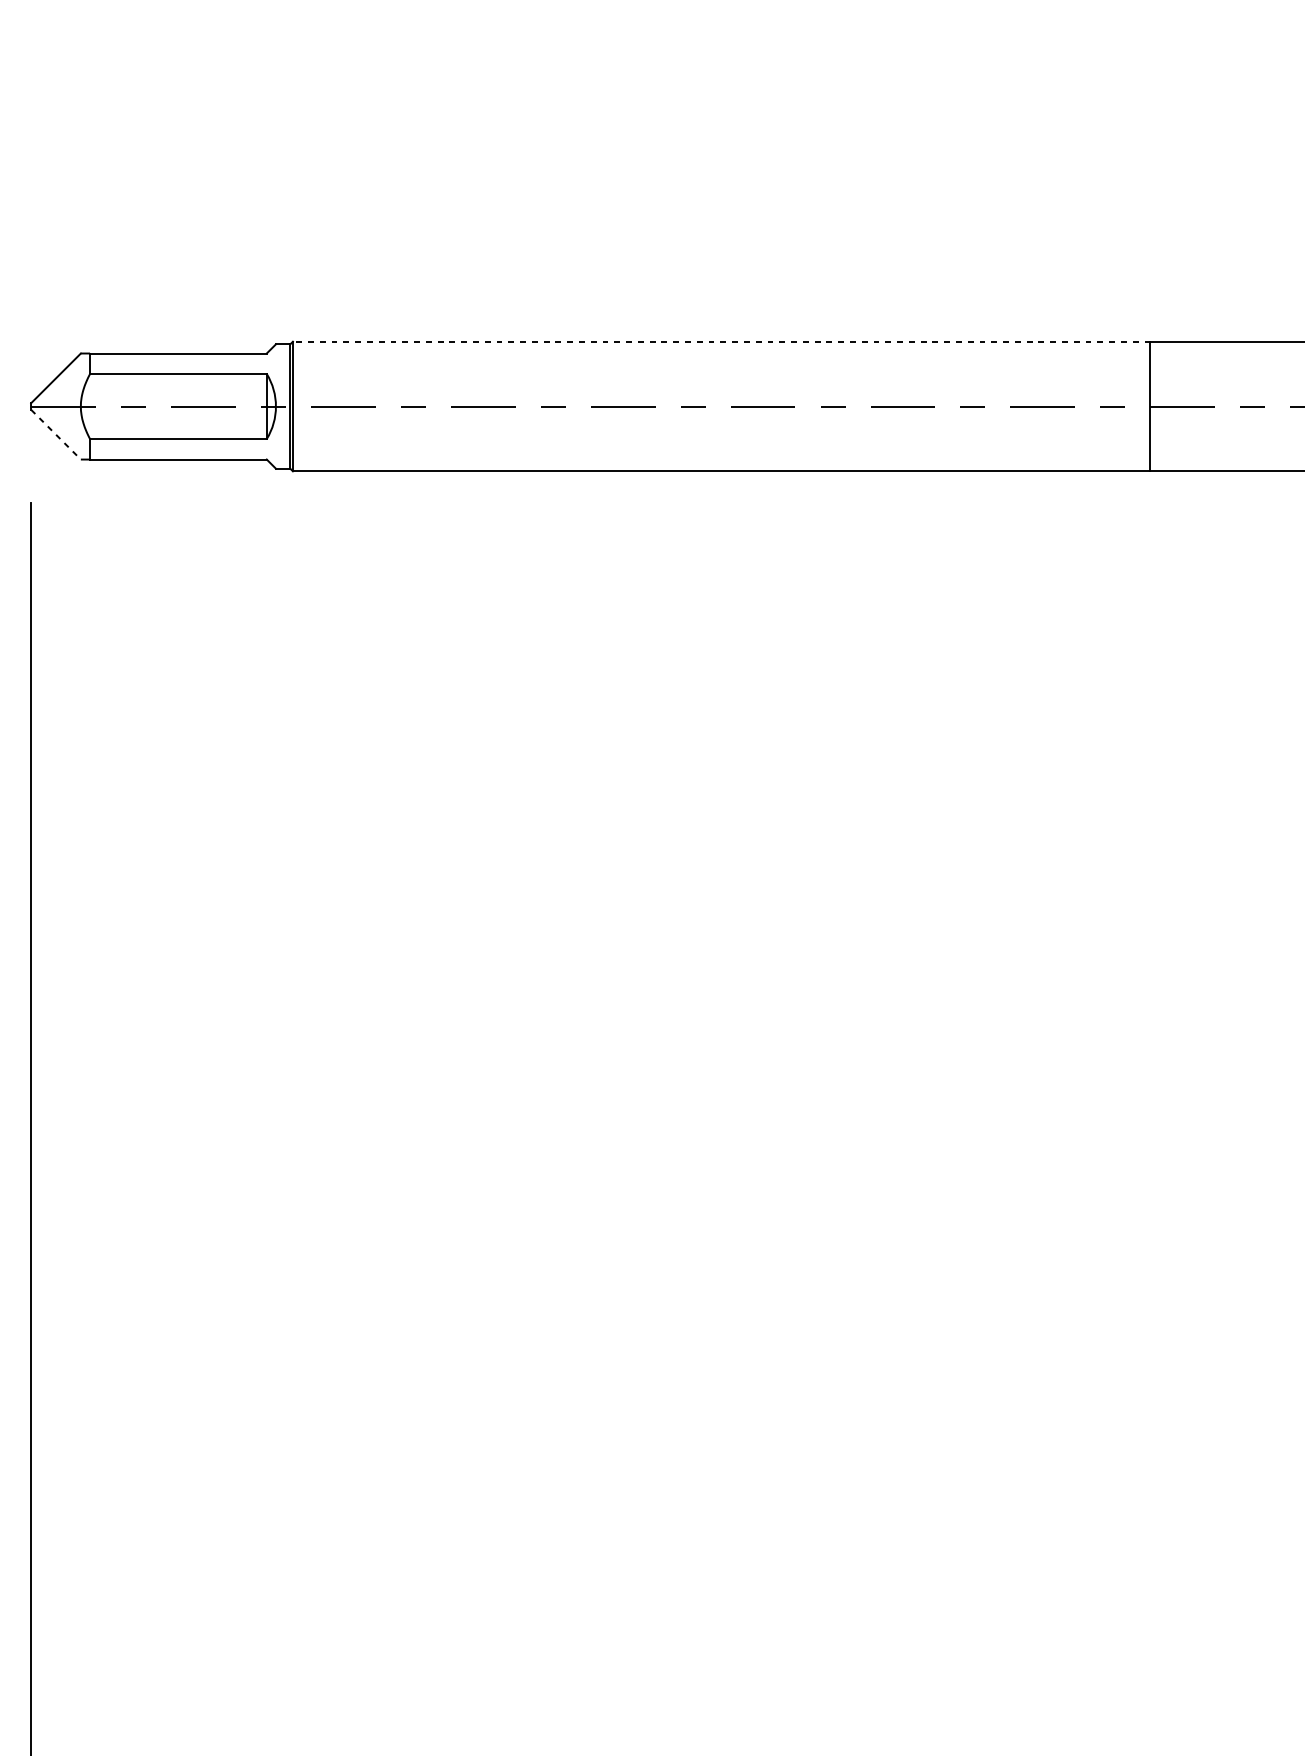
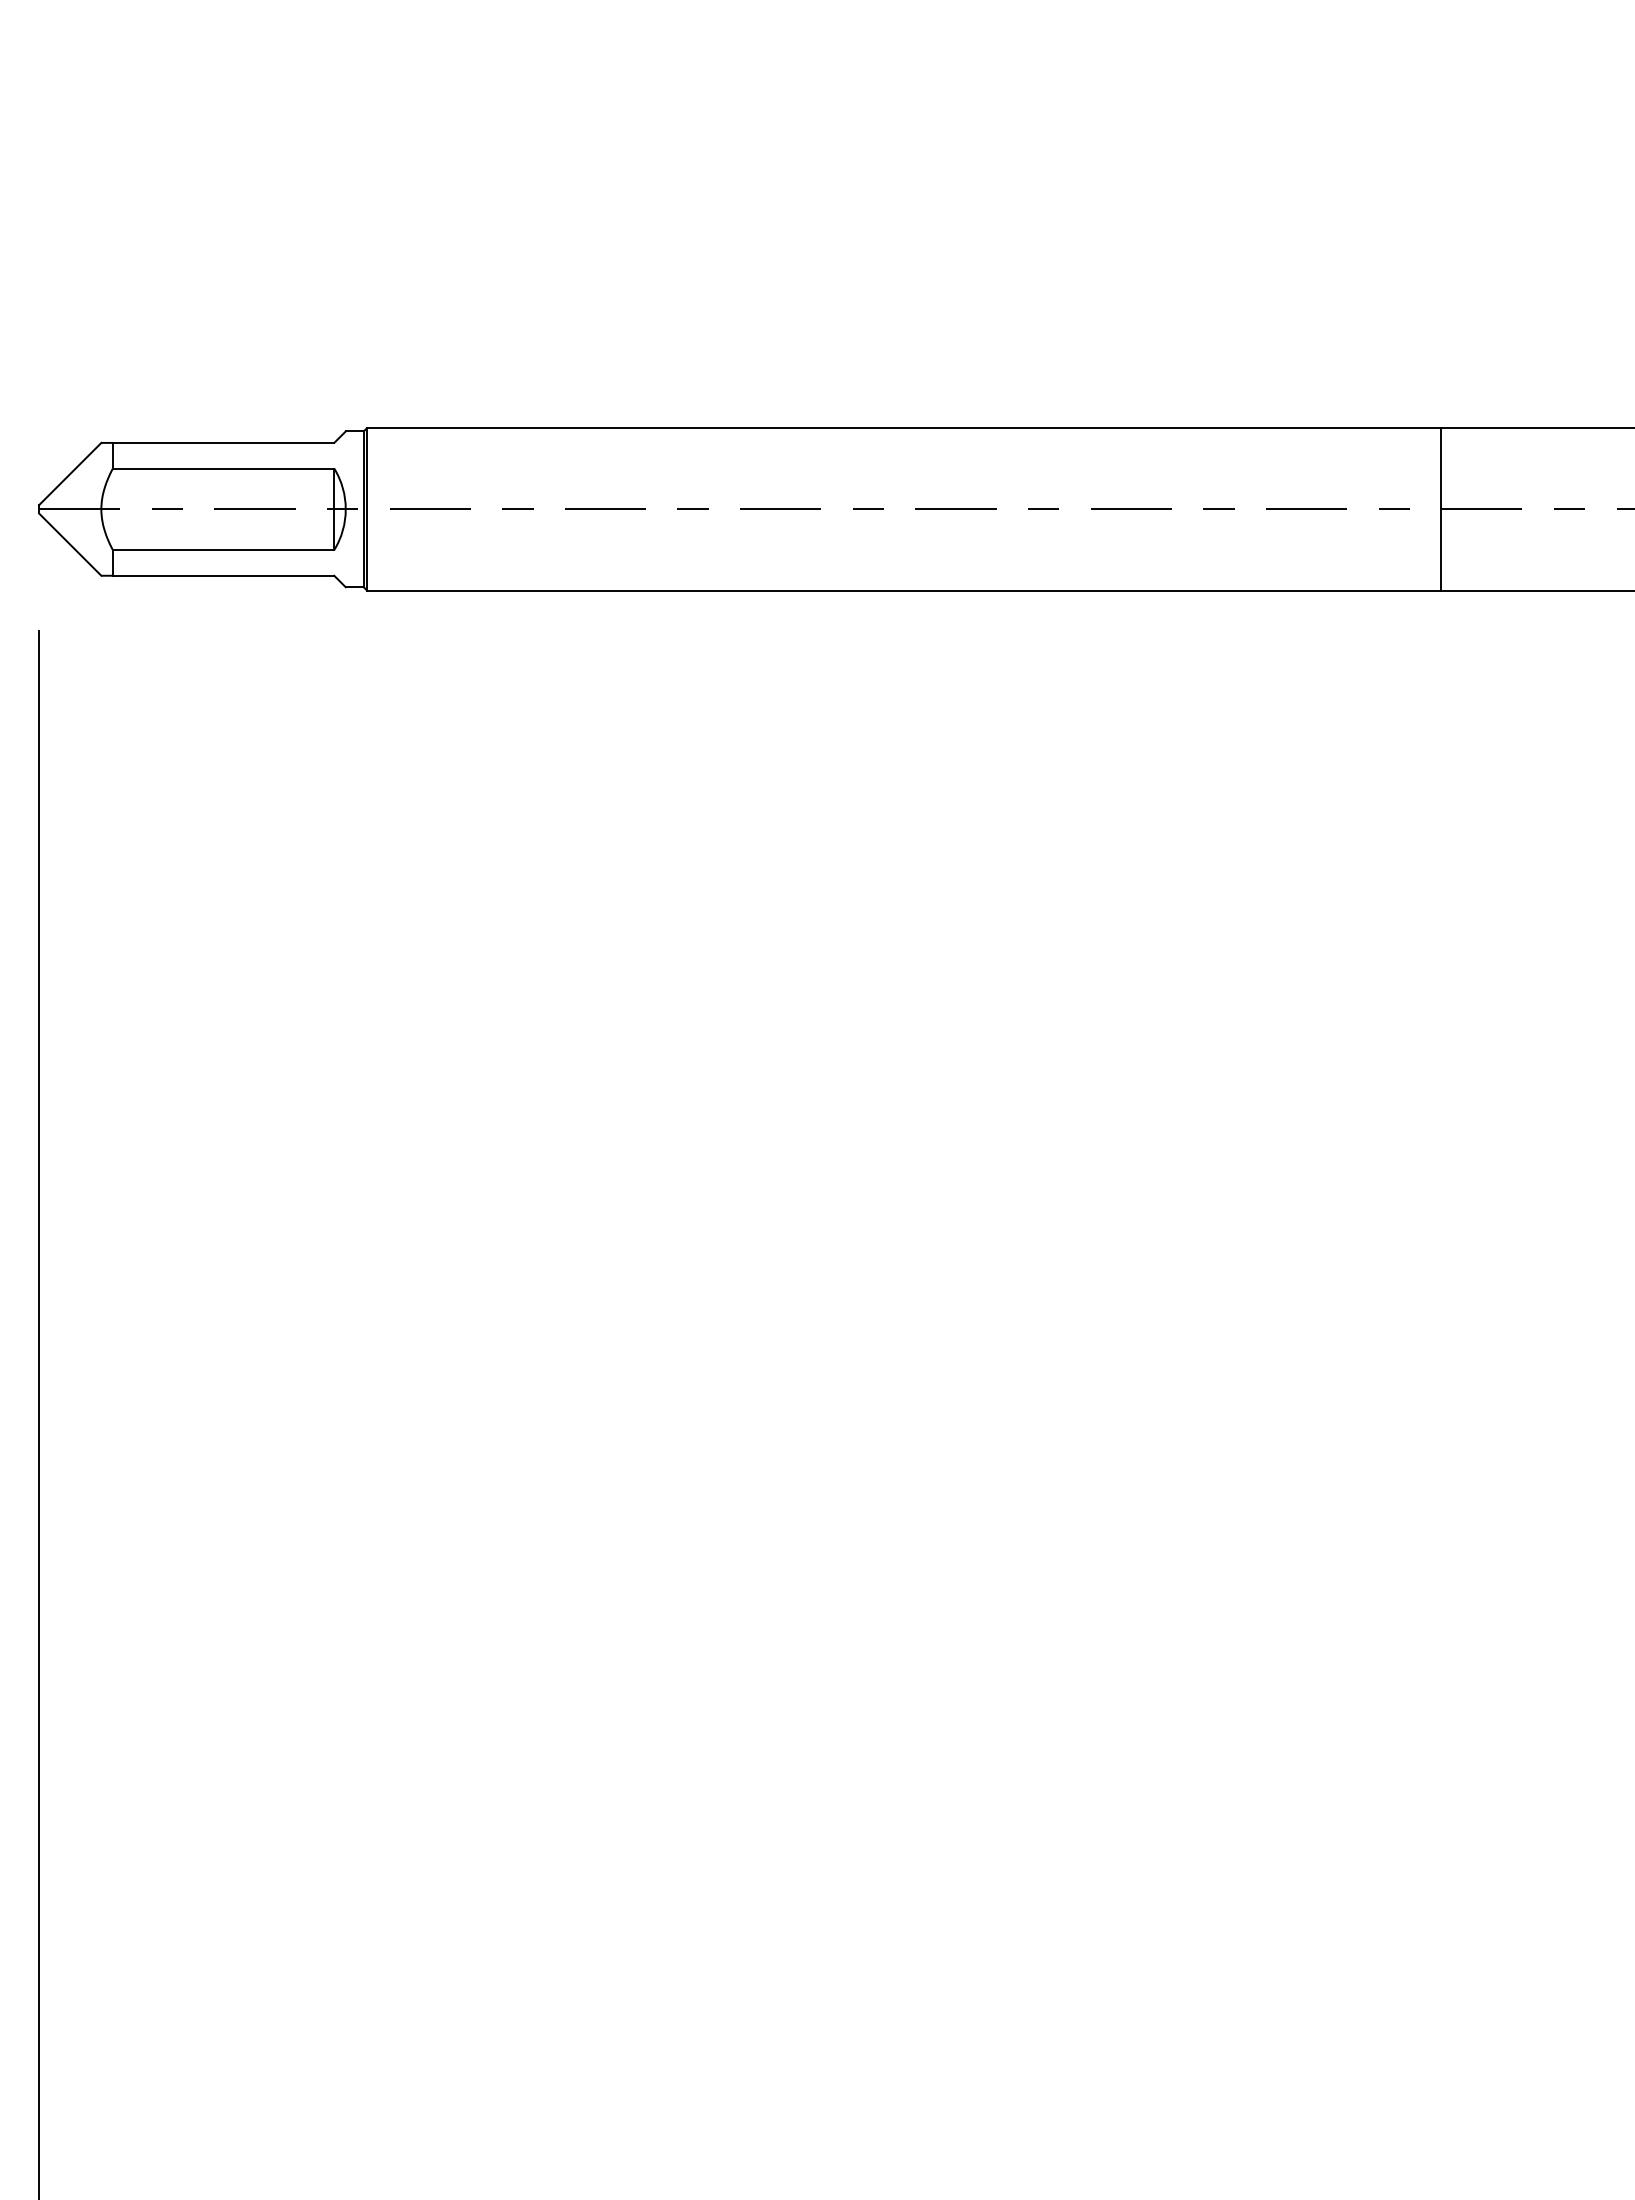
line: (721, 342) -> (903, 428), dashed -> solid
line: (56, 434) -> (70, 544), dashed -> solid

